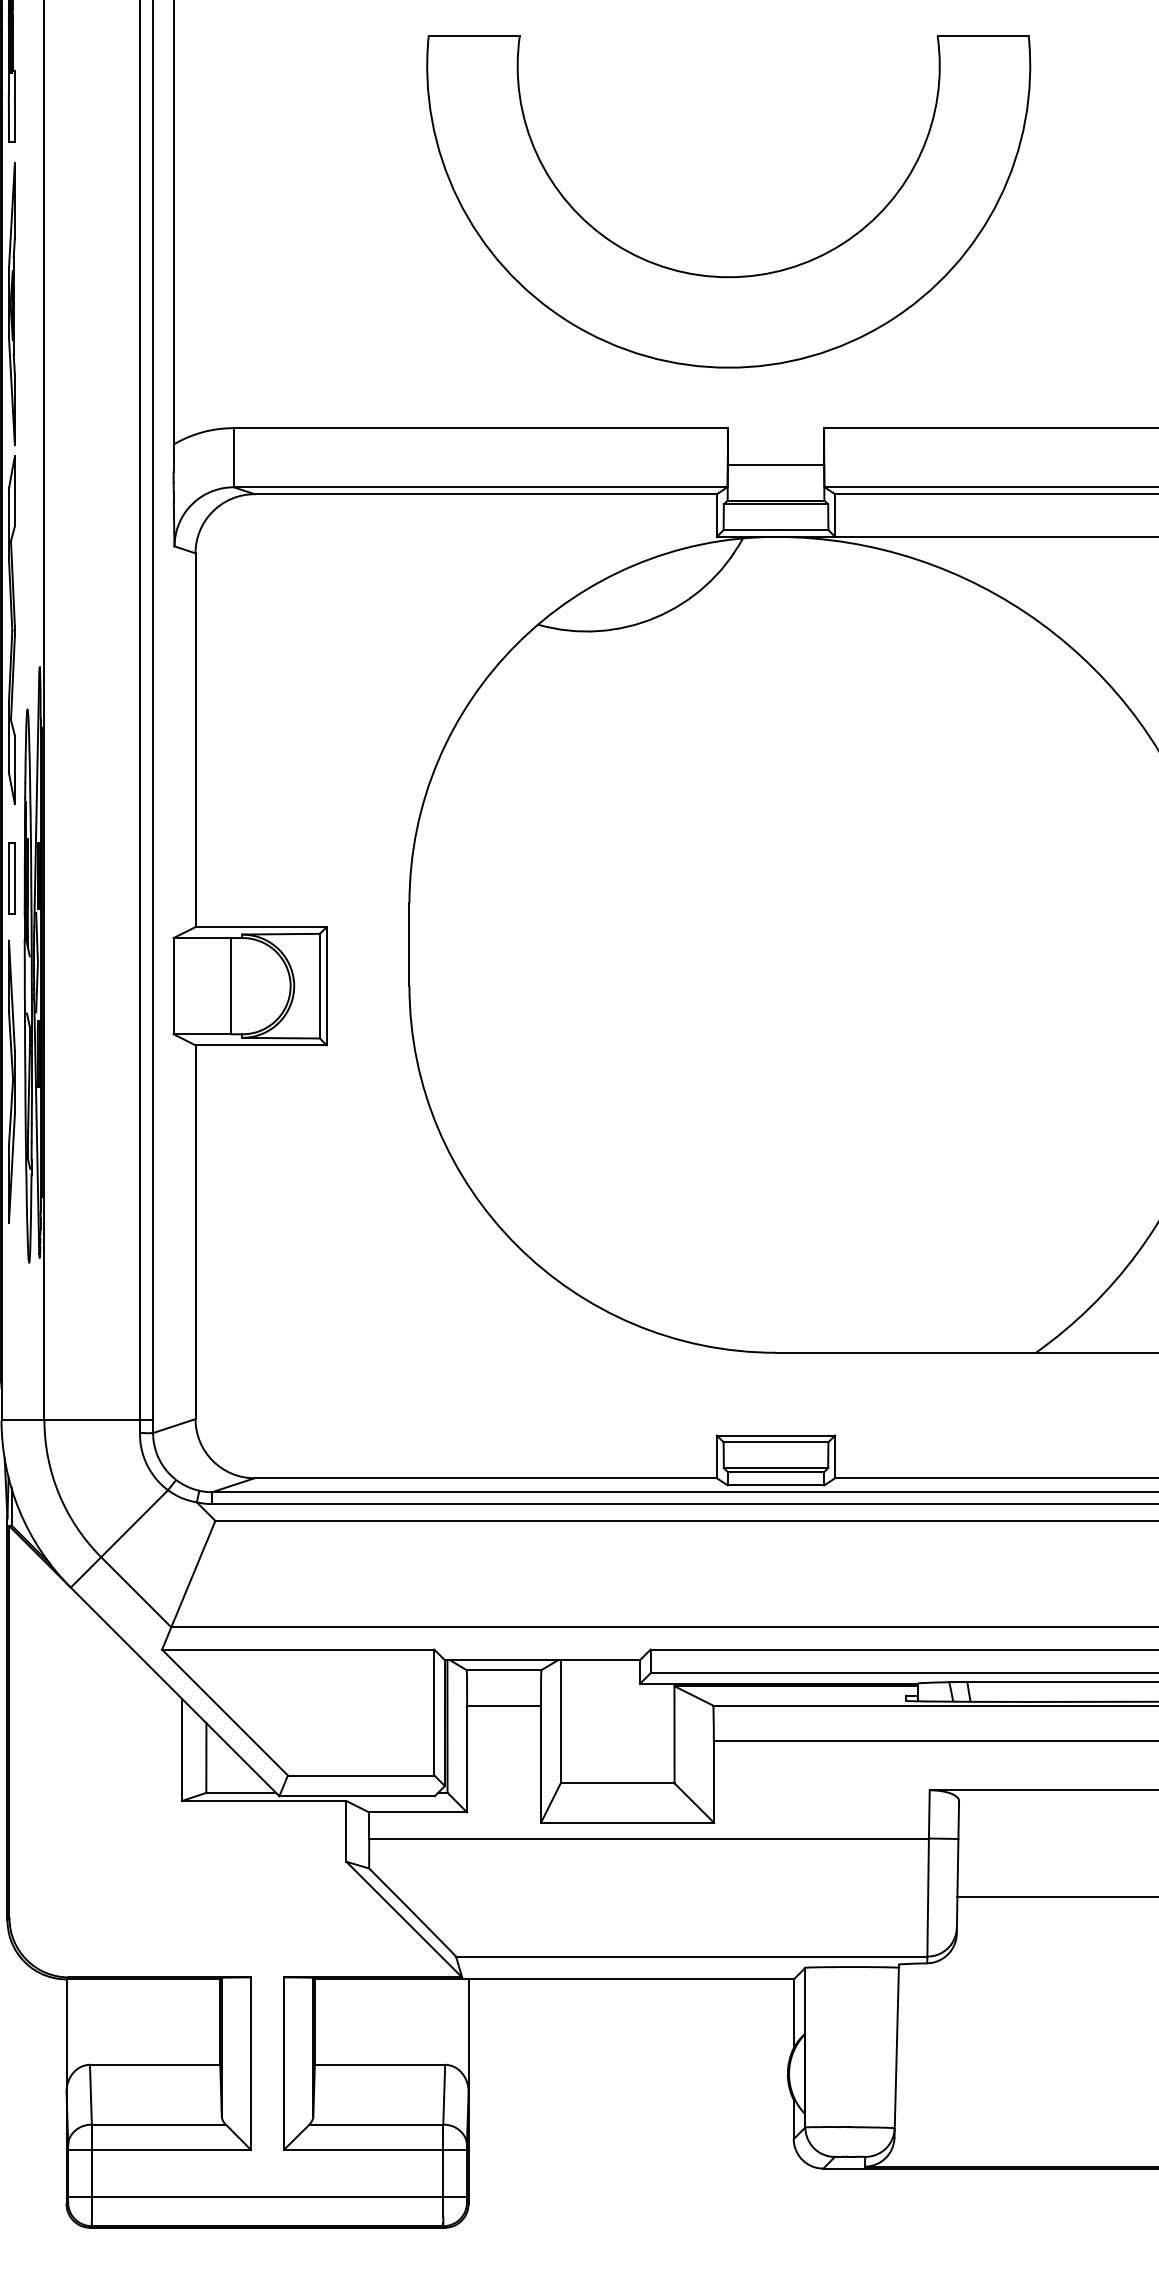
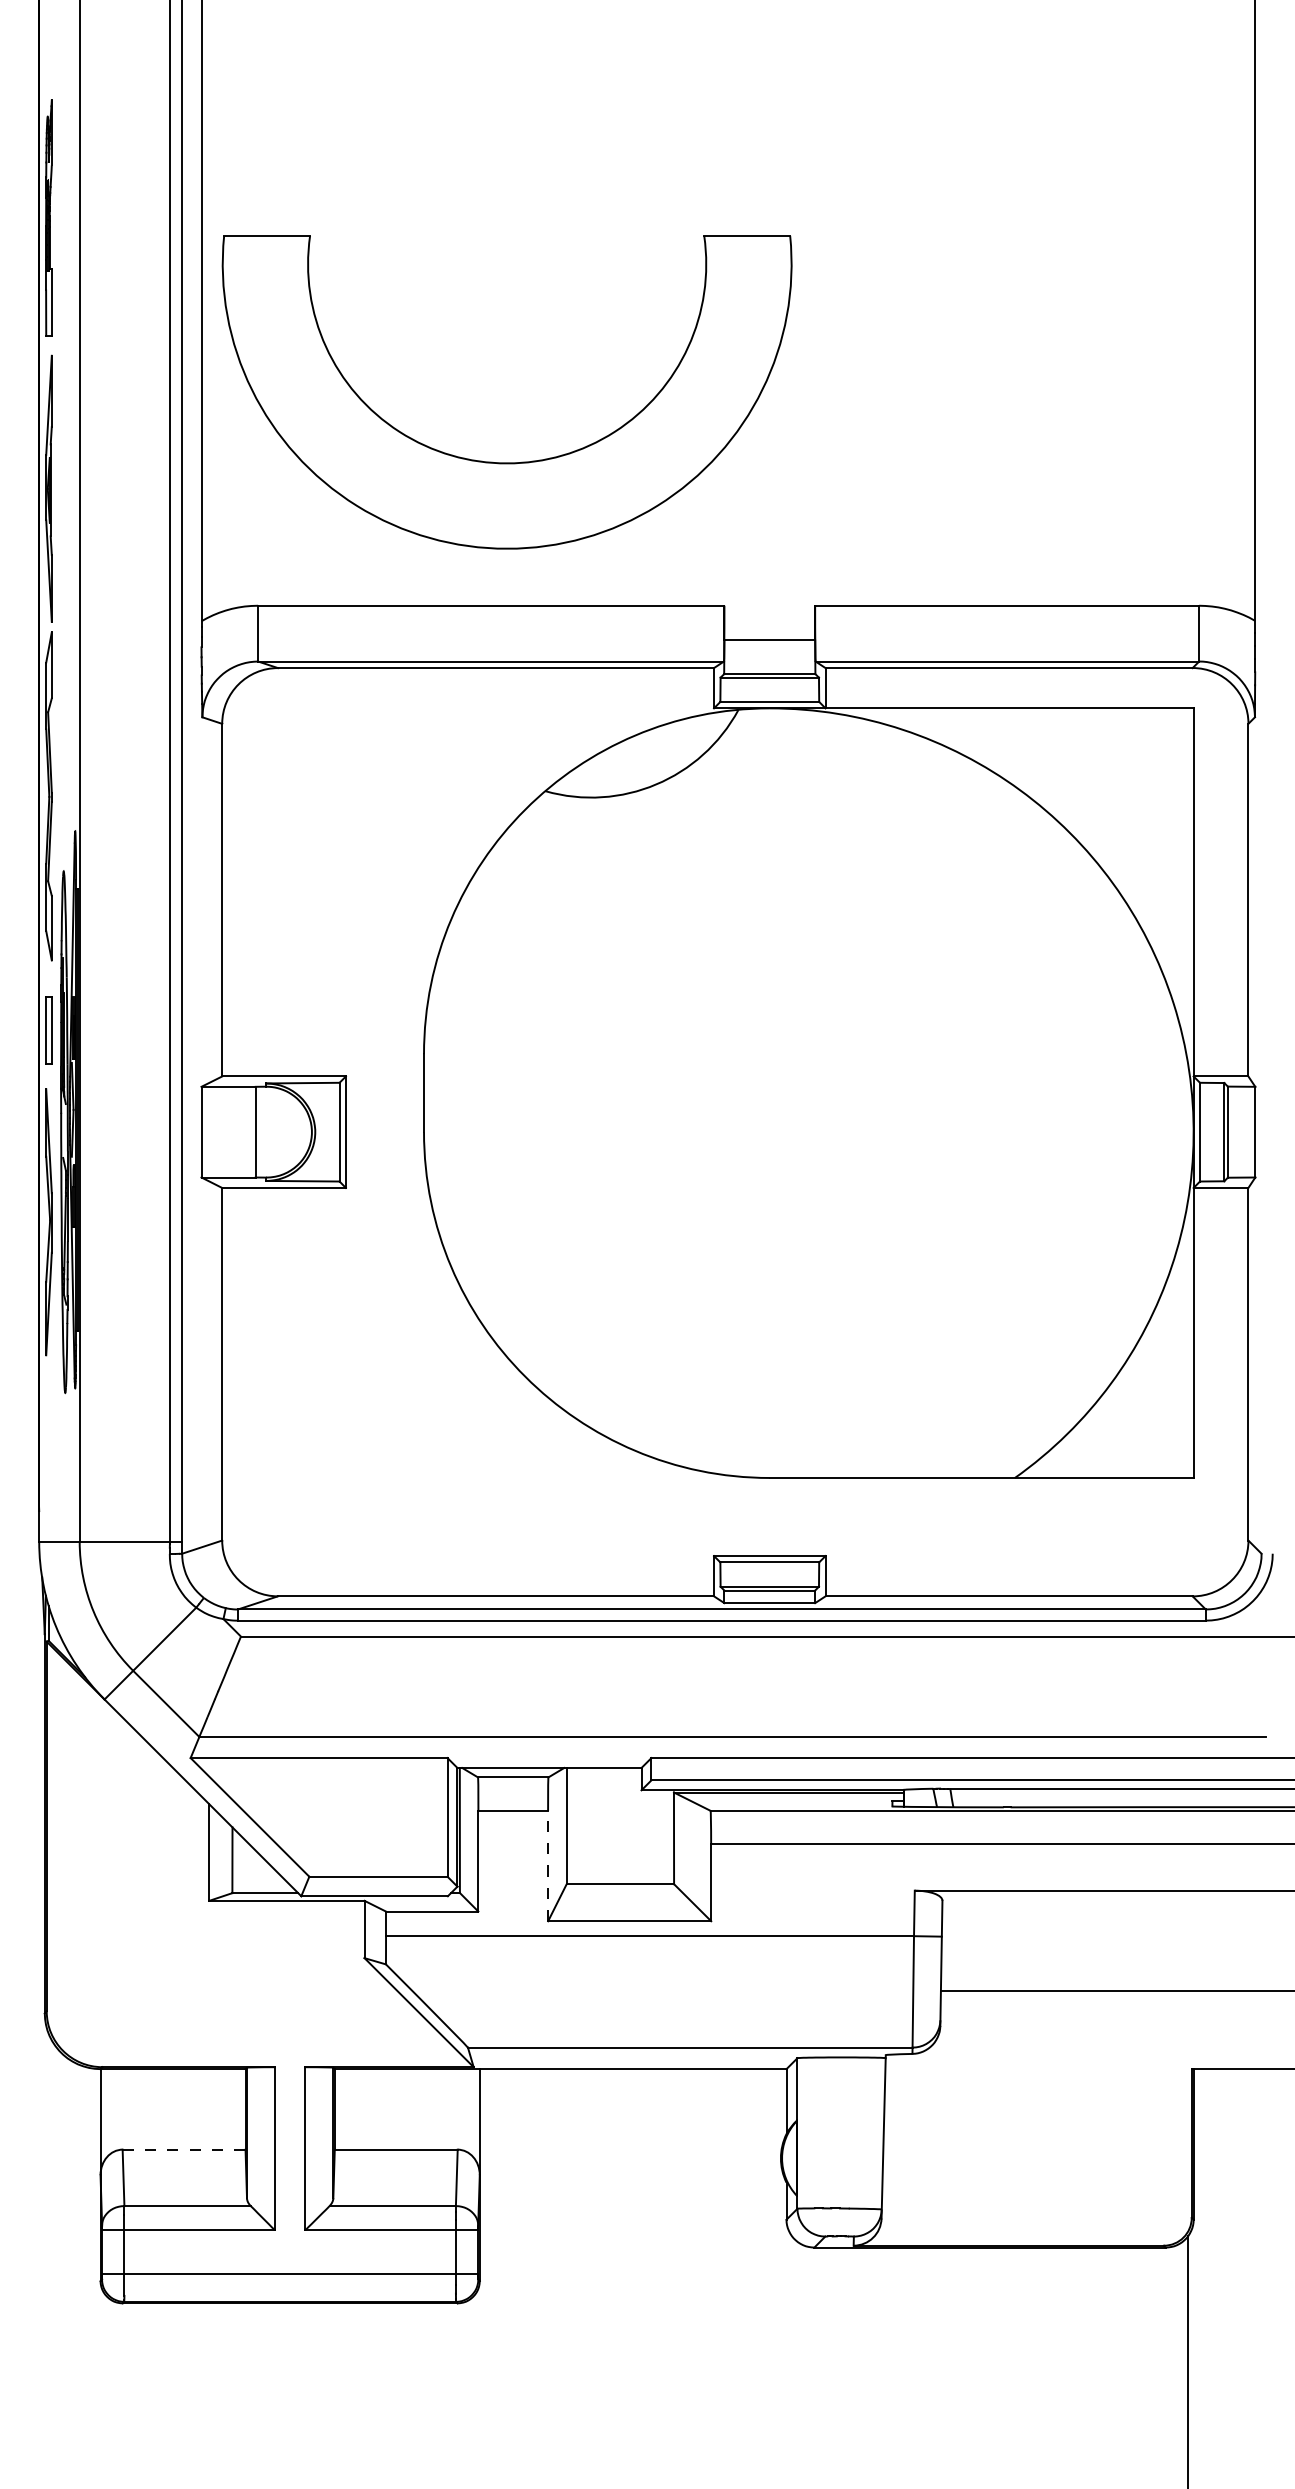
part: (728, 276) -> (506, 462), moved
line: (541, 1763) -> (548, 1865), solid -> dashed
line: (155, 2064) -> (184, 2149), solid -> dashed

